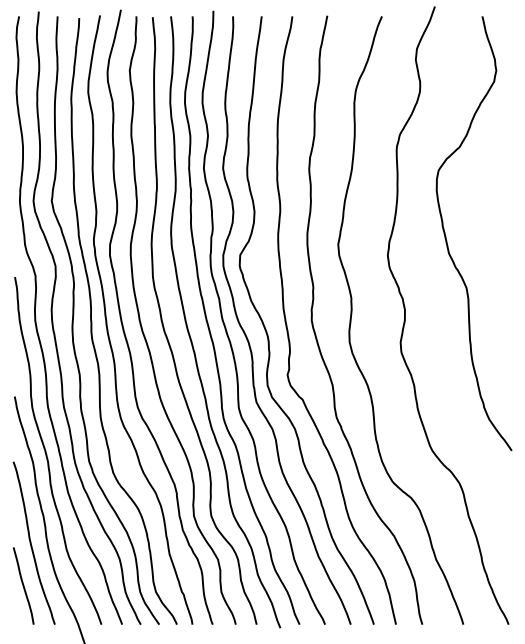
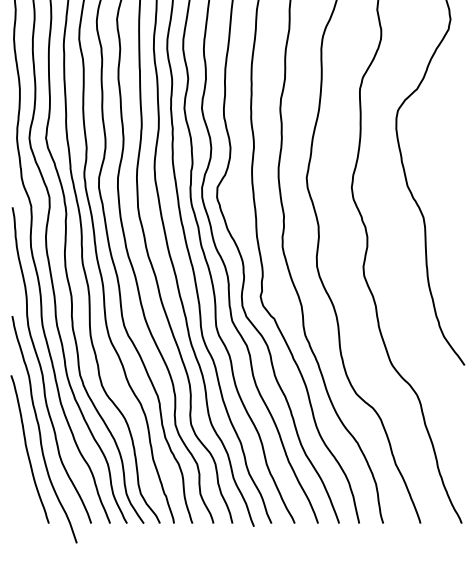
curve: (23, 585) -> (20, 487), removed

